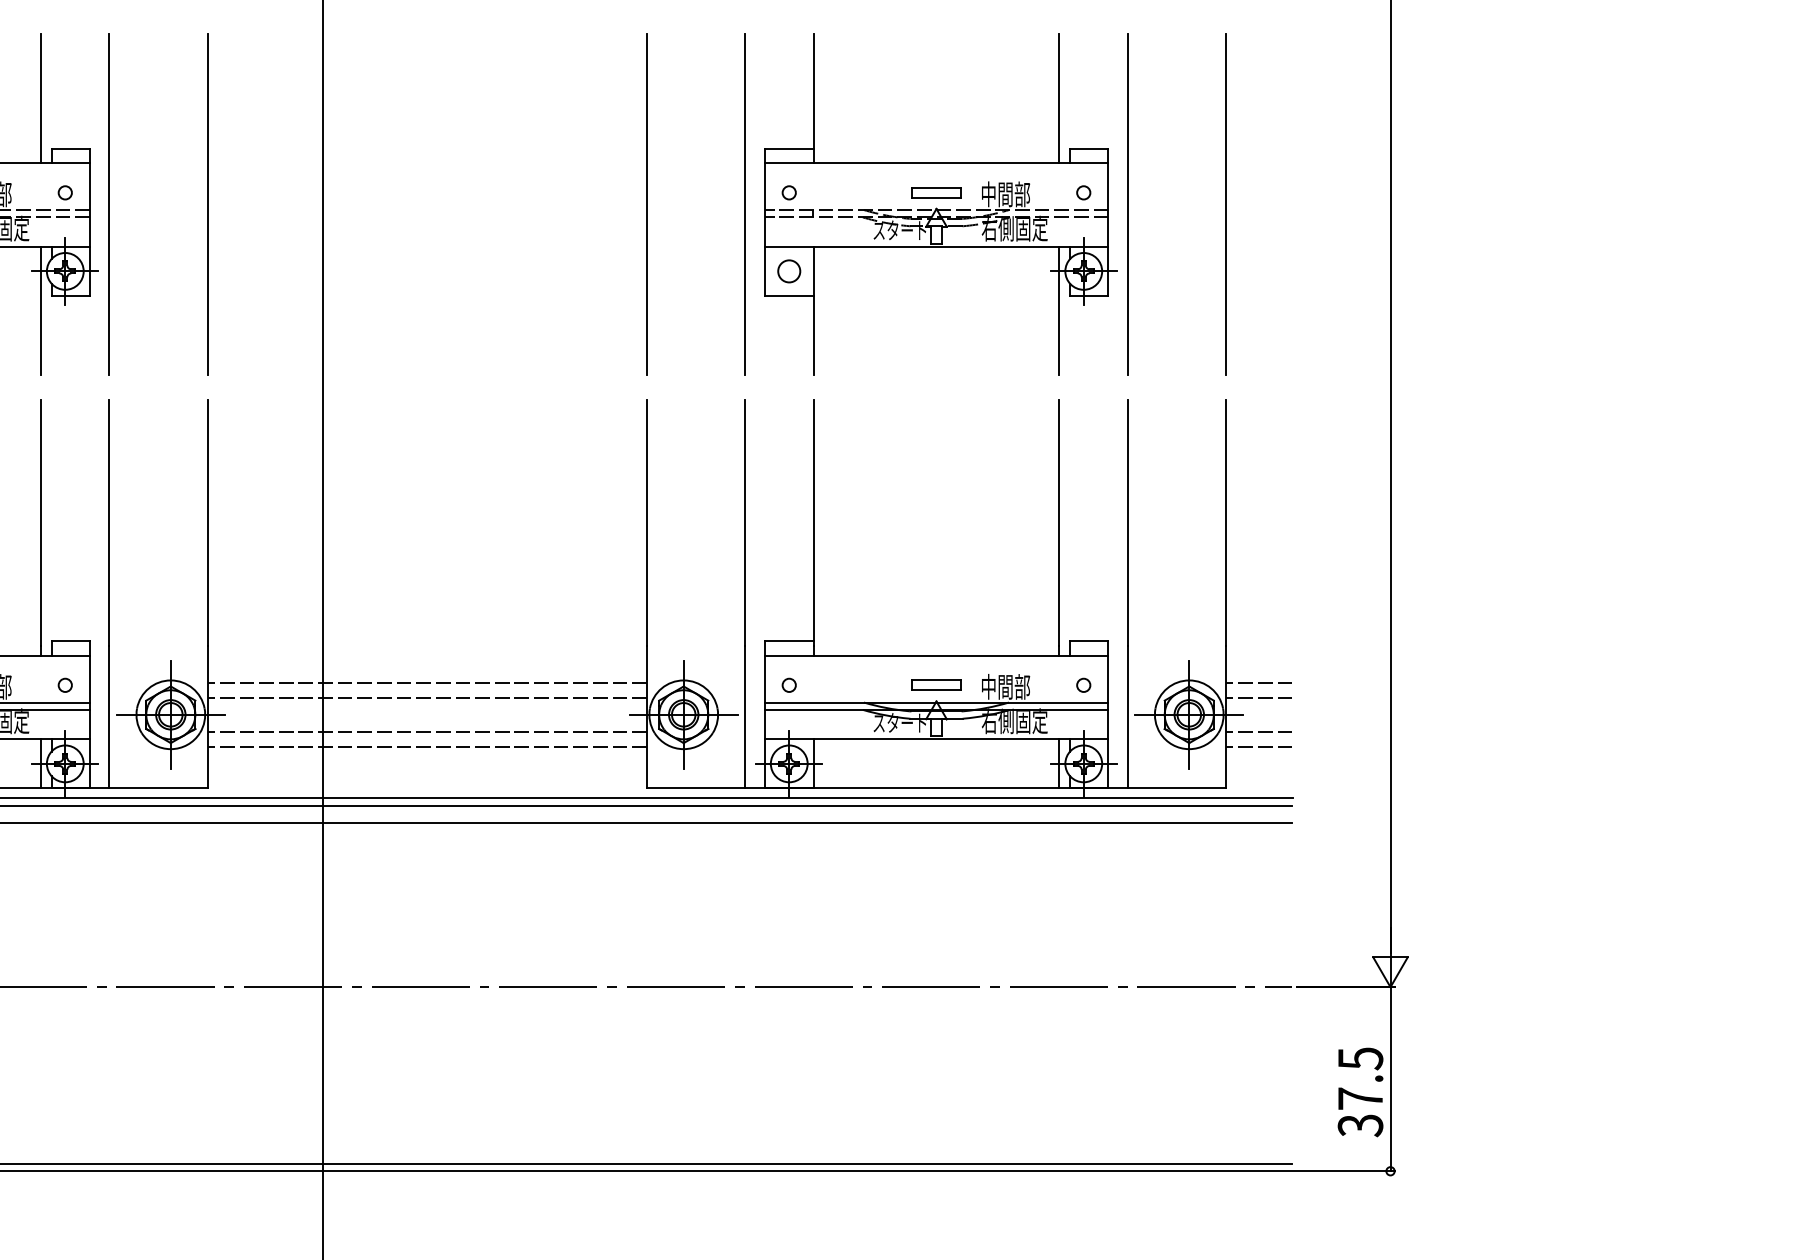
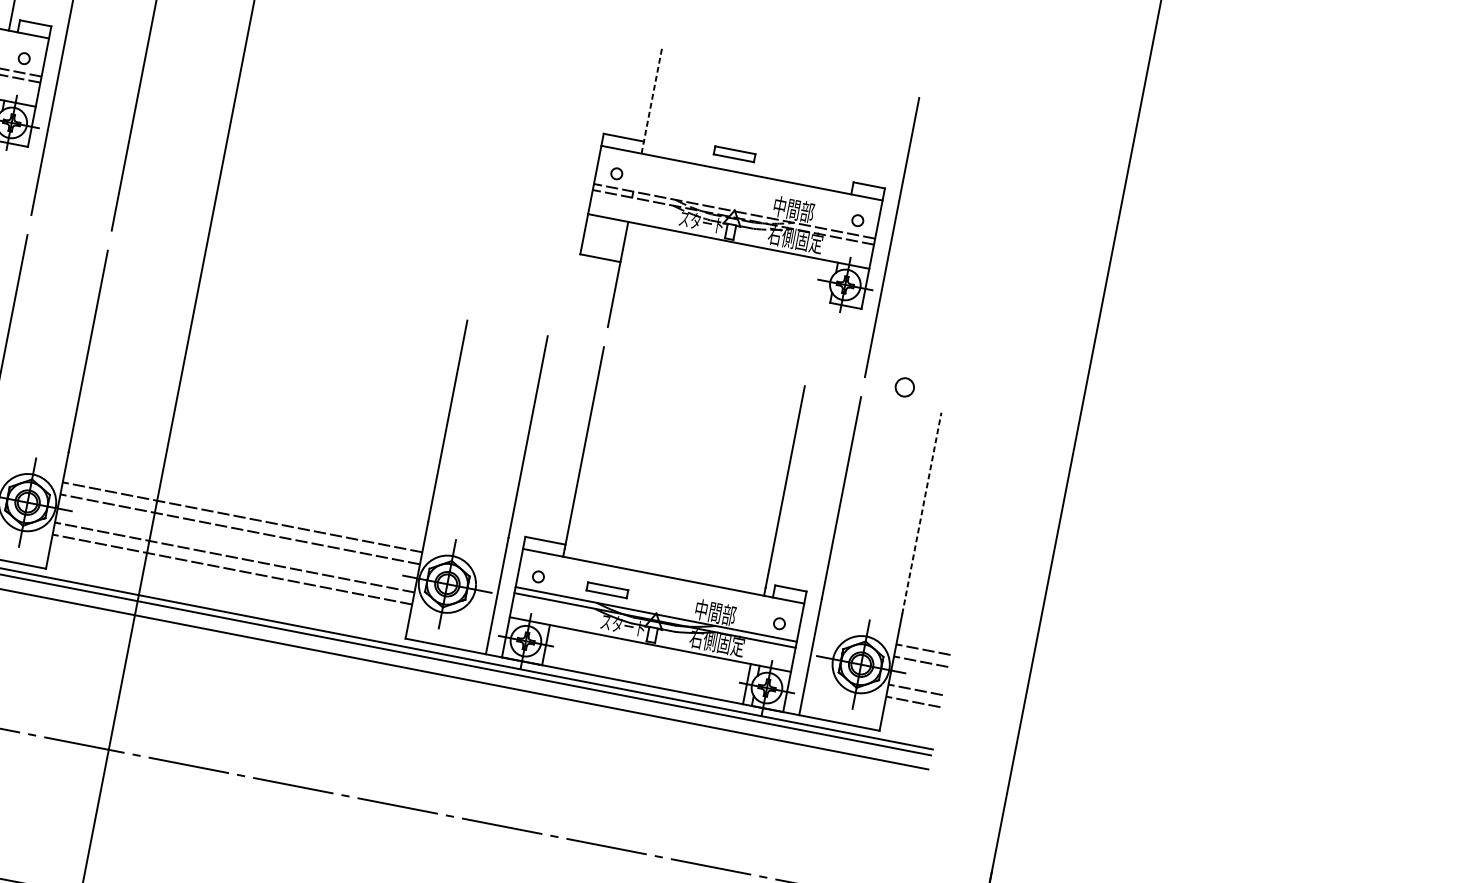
line: (813, 98) -> (651, 100), solid -> dashed
line: (1059, 98) -> (853, 139), removed
part: (936, 192) -> (734, 153), moved
line: (646, 204) -> (498, 160), removed
line: (745, 204) -> (579, 176), removed
line: (1226, 204) -> (972, 252), removed
circle: (789, 271) -> (905, 387), moved
line: (1059, 310) -> (819, 313), removed
line: (1226, 522) -> (922, 513), solid -> dashed
part: (936, 684) -> (607, 589), moved

